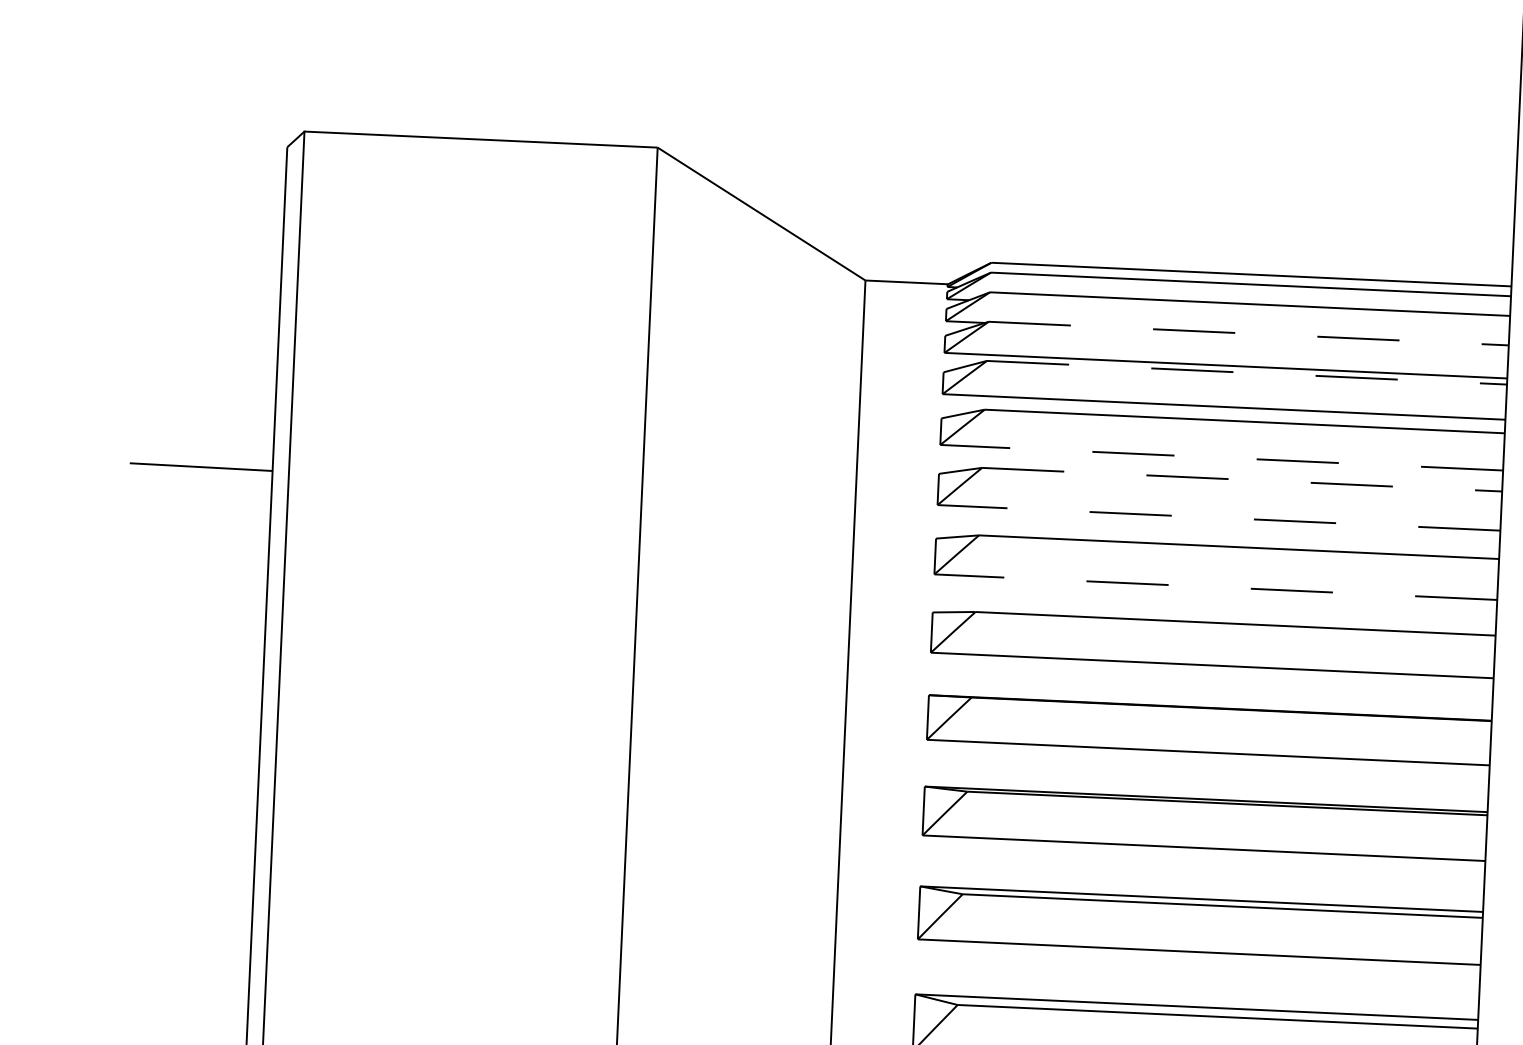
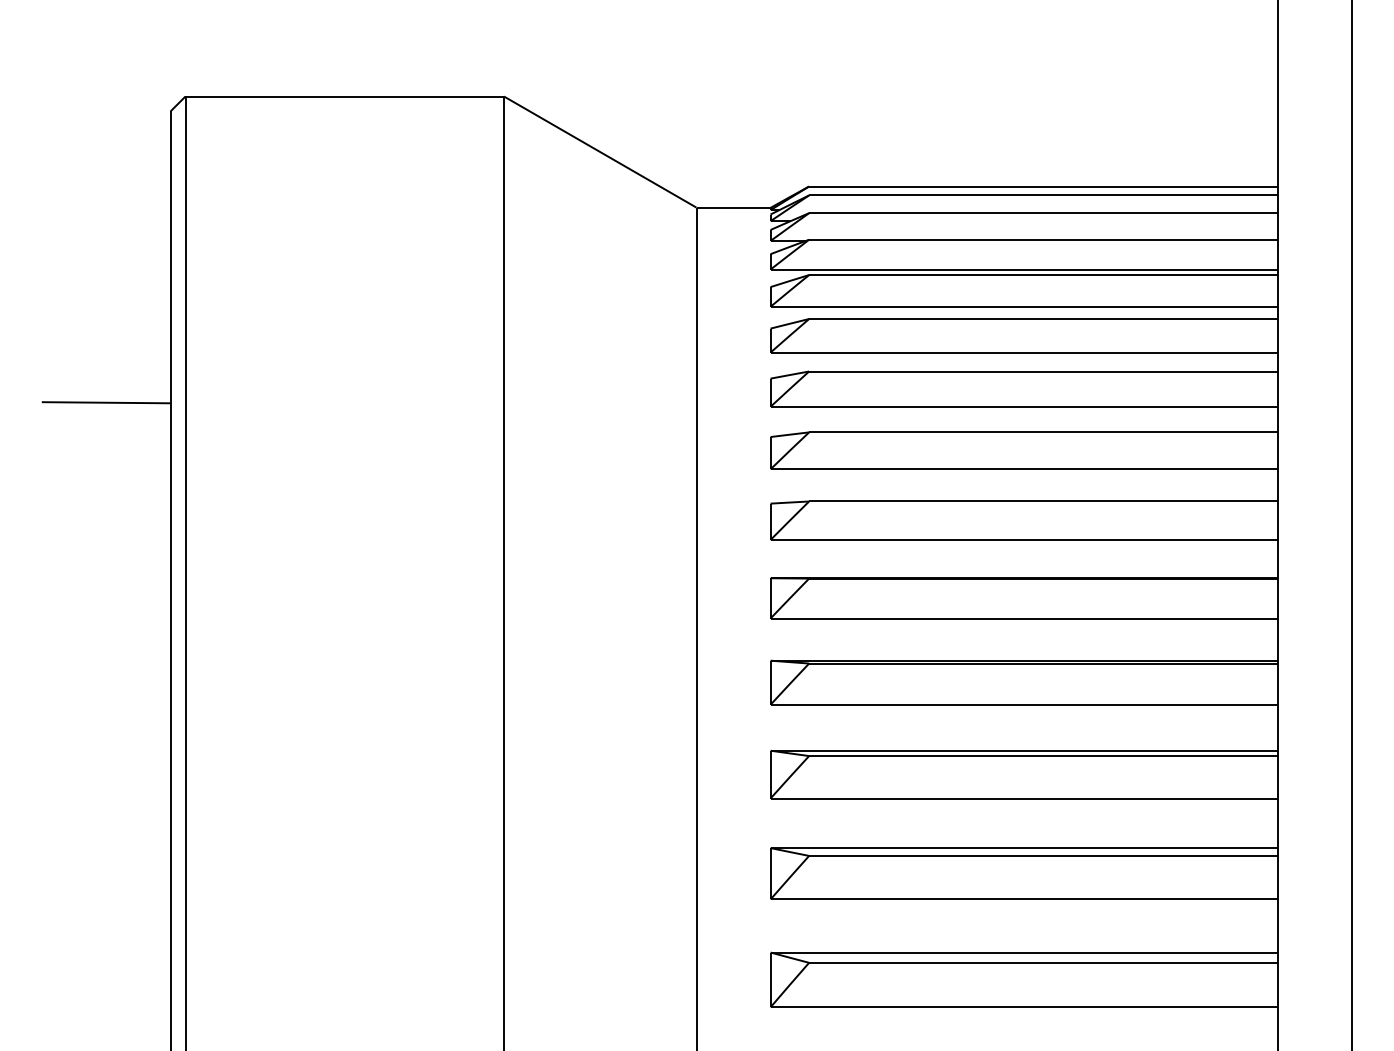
line: (1248, 333) -> (1043, 239), dashed -> solid
line: (1246, 373) -> (1043, 275), dashed -> solid
line: (1221, 457) -> (1024, 352), dashed -> solid
line: (1241, 479) -> (1043, 371), dashed -> solid
line: (1219, 517) -> (1024, 406), dashed -> solid
line: (1215, 587) -> (1024, 469), dashed -> solid

